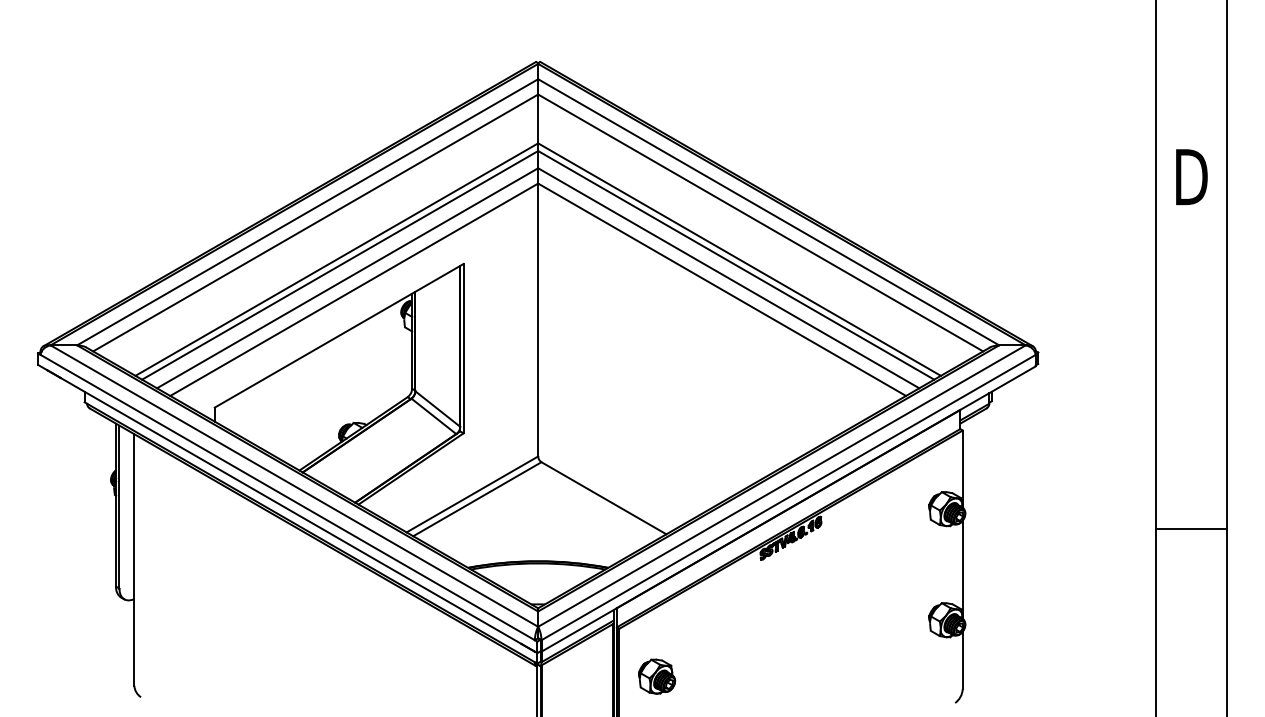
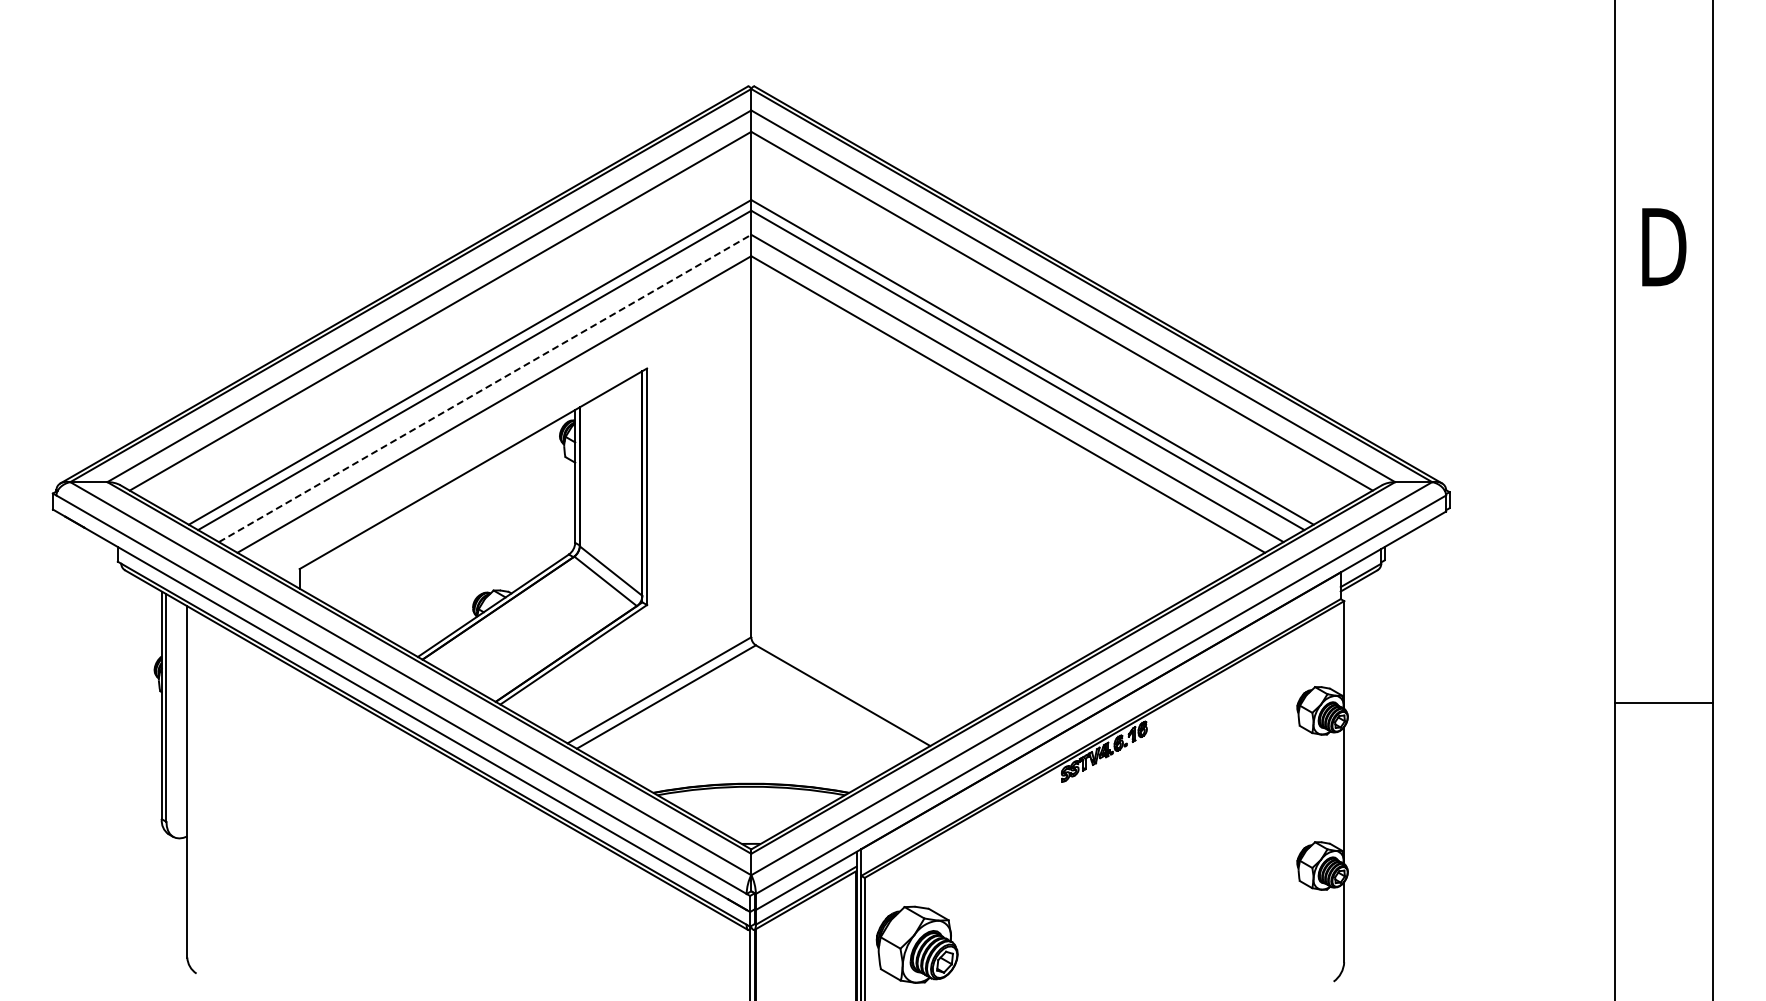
line: (347, 278) -> (485, 388), solid -> dashed
line: (1191, 528) -> (1663, 702), moved
part: (657, 676) -> (917, 944), size x1.6

